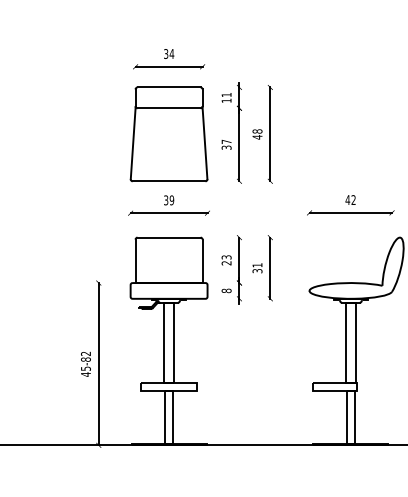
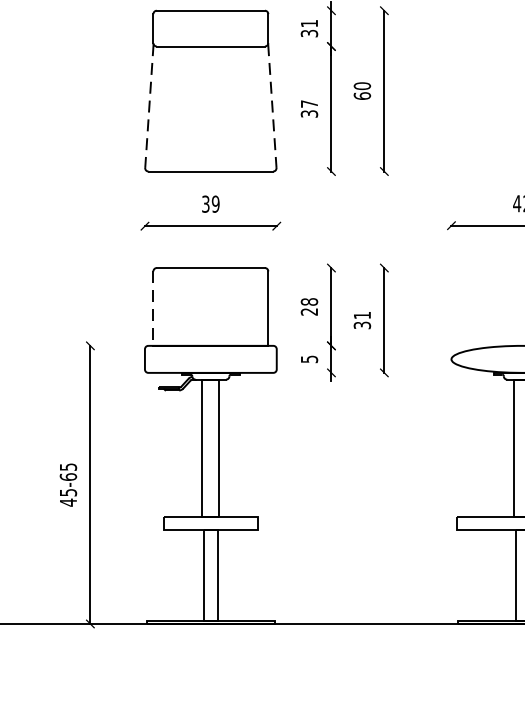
text: (226, 100) -> (309, 33), 11 -> 31
text: (257, 134) -> (362, 91), 48 -> 60
line: (133, 143) -> (149, 106), solid -> dashed
line: (205, 143) -> (273, 106), solid -> dashed
text: (226, 257) -> (309, 302), 23 -> 28
line: (135, 261) -> (153, 308), solid -> dashed
text: (226, 290) -> (309, 358), 8 -> 5
text: (85, 356) -> (67, 471), 45-82 -> 45-65

